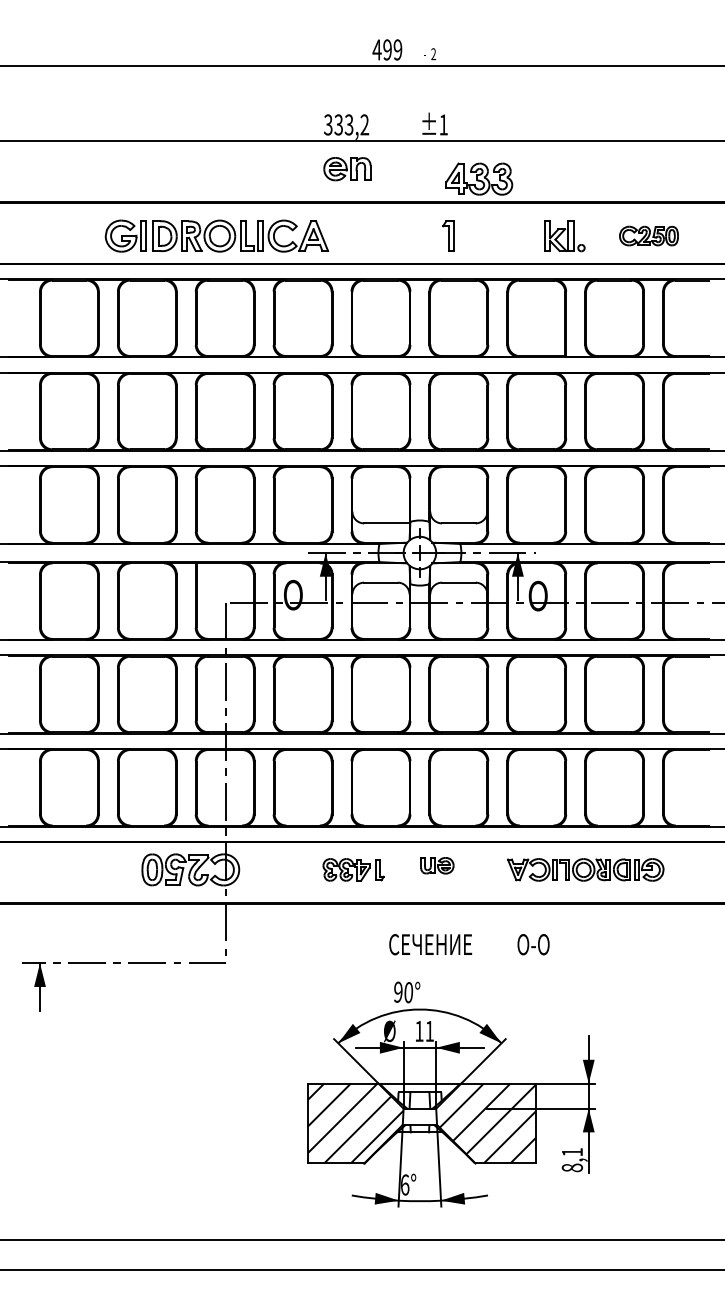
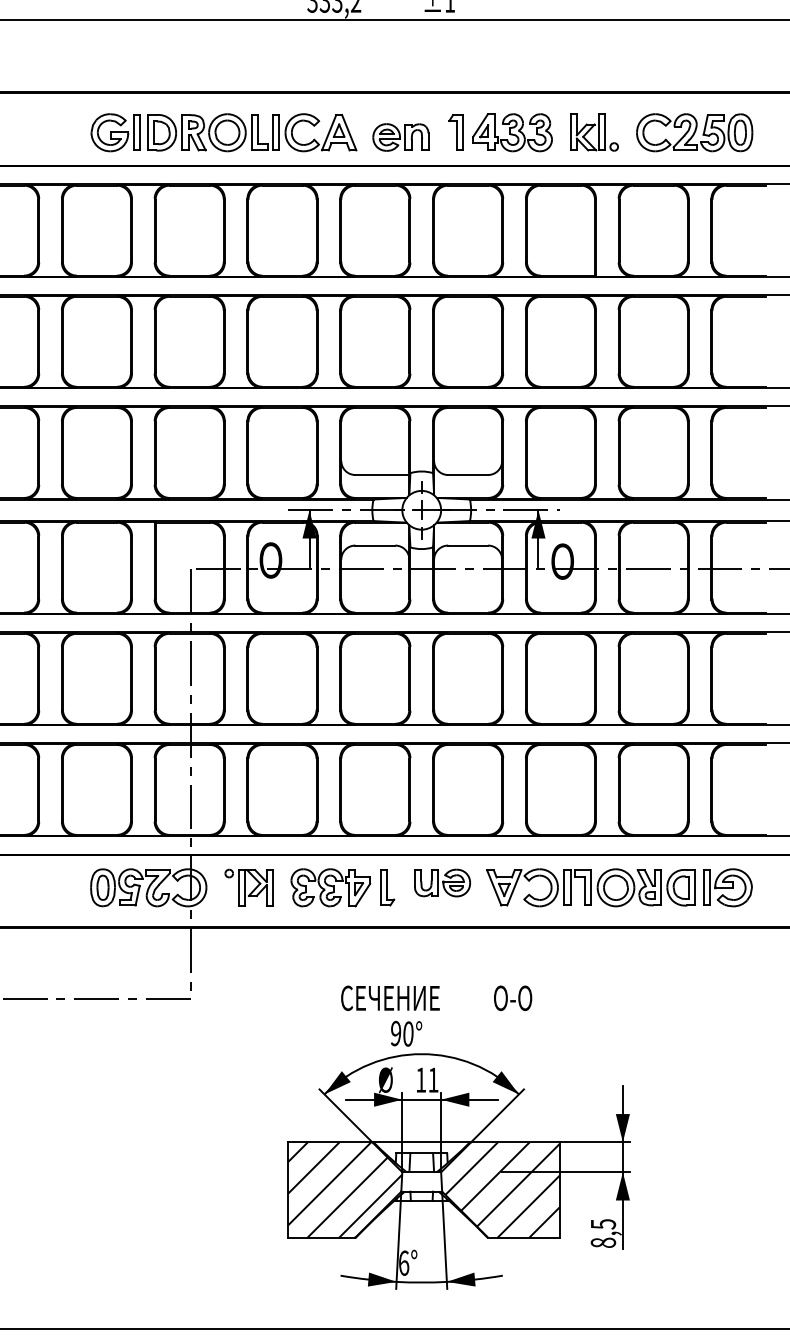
part: (347, 169) -> (400, 137), moved
part: (479, 178) -> (512, 131), moved
part: (216, 235) -> (223, 131), moved
part: (648, 235) -> (694, 131), size x1.67
part: (437, 865) -> (442, 882), size x1.43
part: (274, 869) -> (248, 887), added
part: (353, 869) -> (342, 887), size x1.43
part: (585, 869) -> (619, 887), size x1.43
text: (469, 944) -> (436, 998), moved
text: (572, 1152) -> (603, 1224), 8,1 -> 8,5

